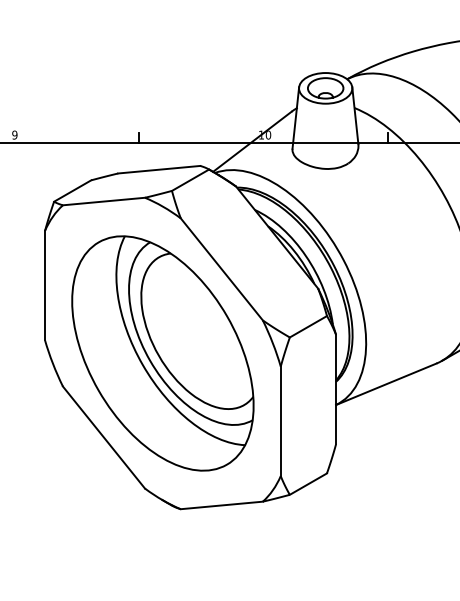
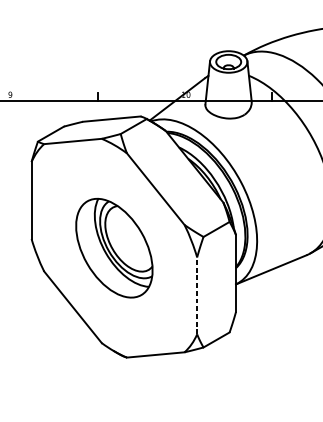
part: (162, 353) -> (114, 248), size x0.6
line: (280, 421) -> (196, 295), solid -> dashed

